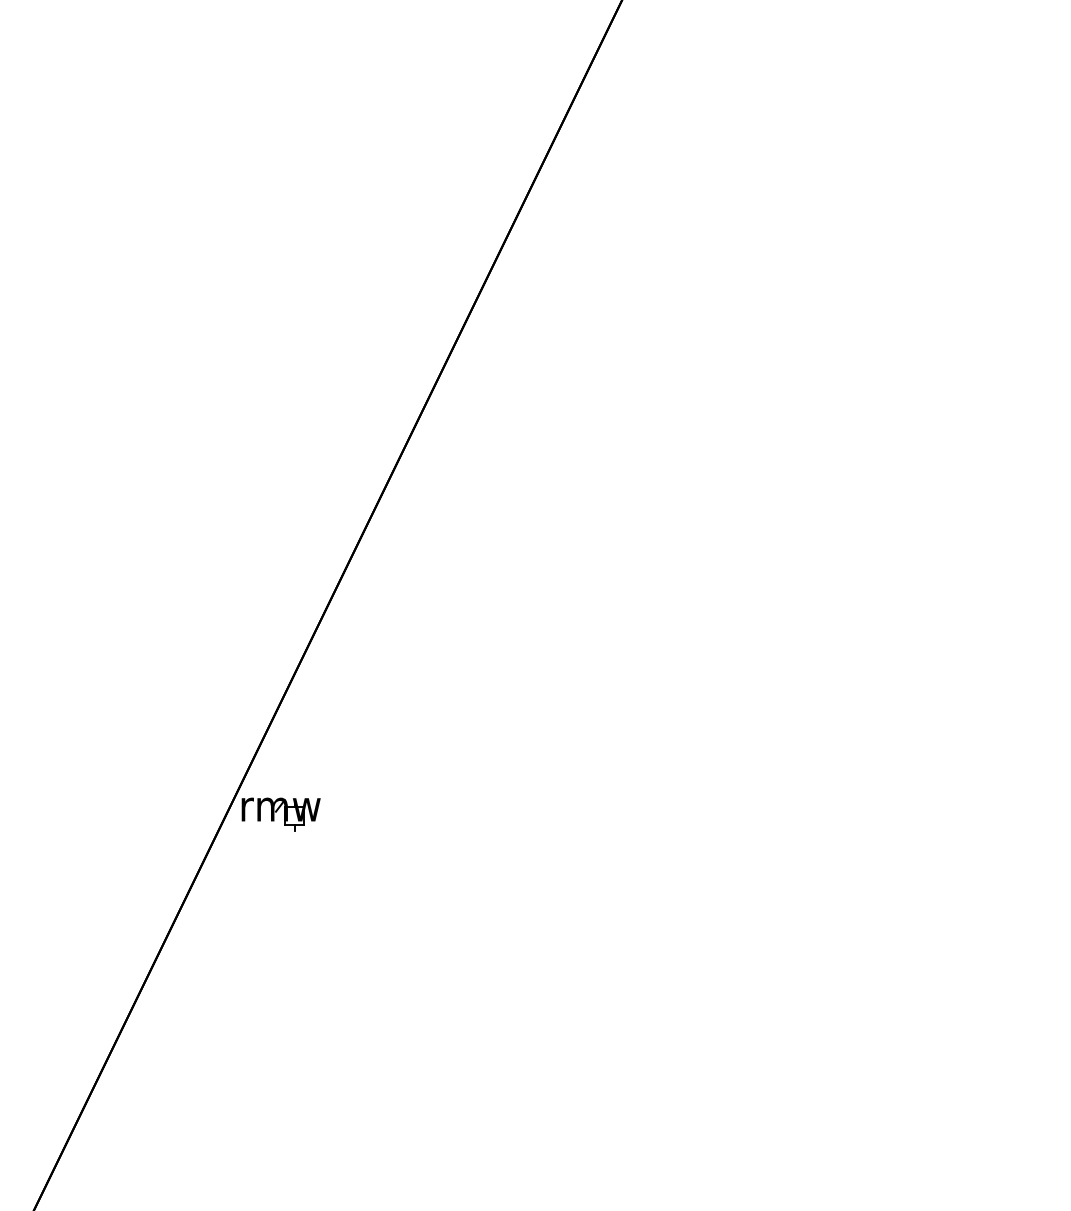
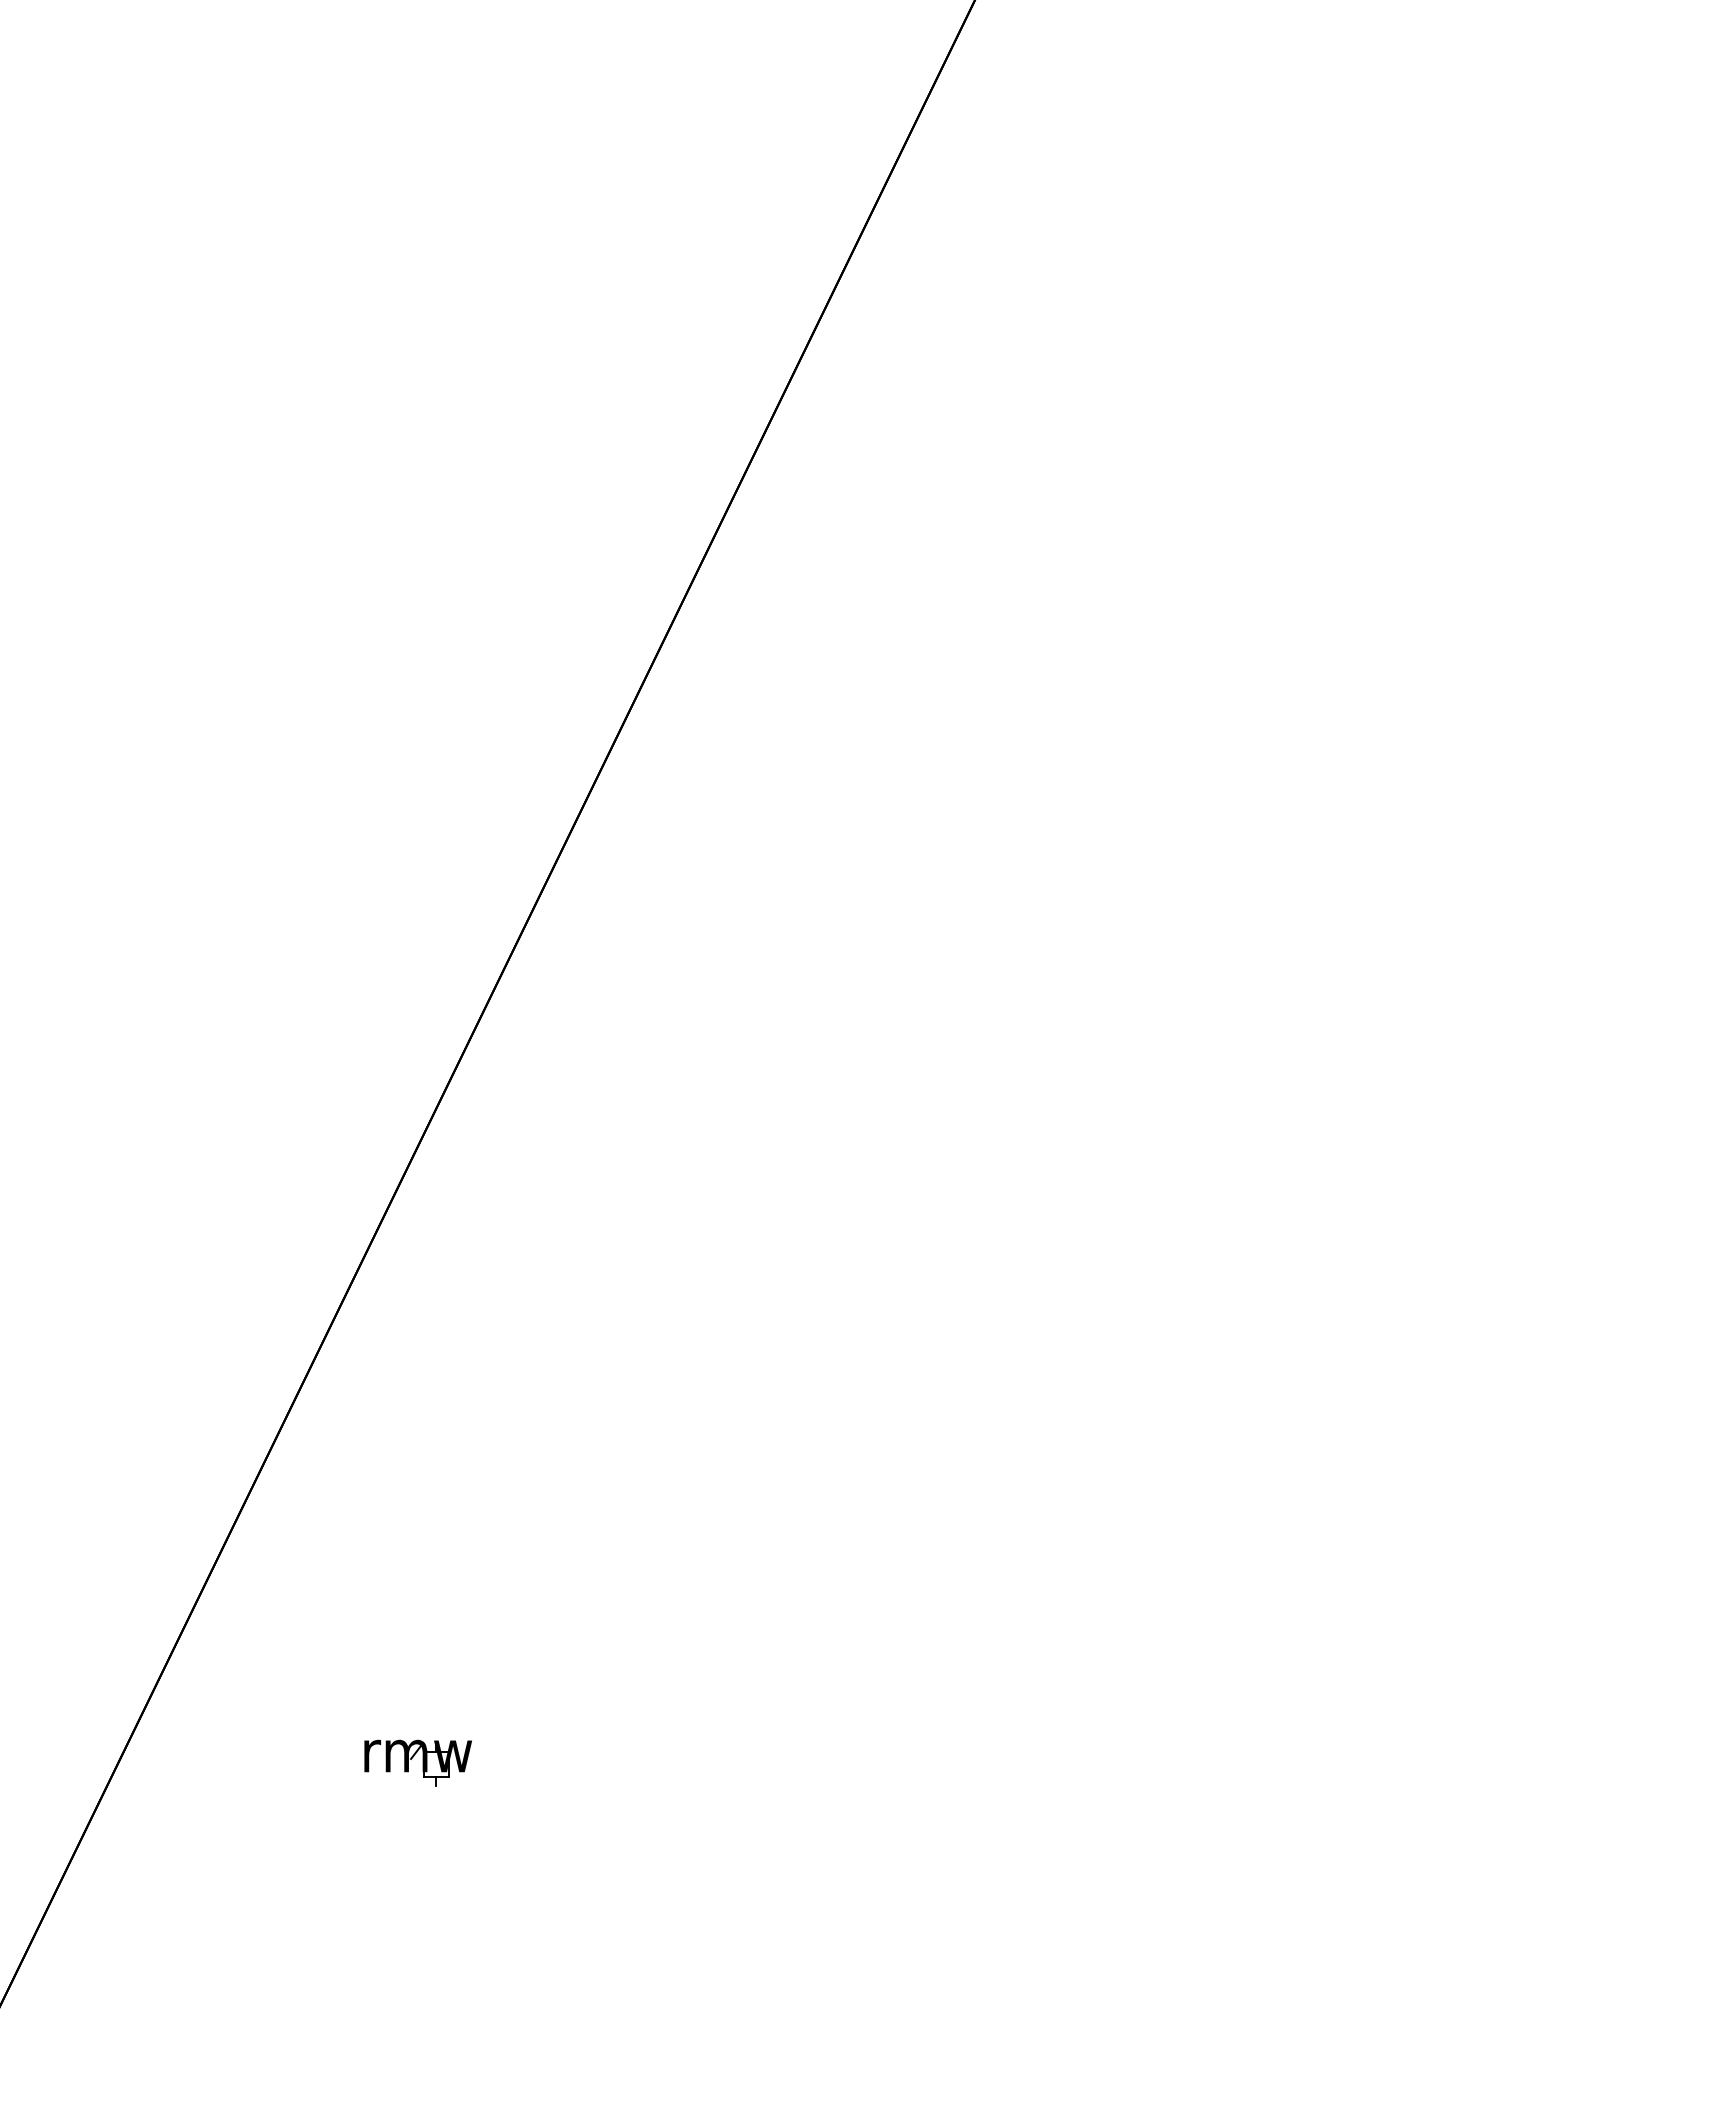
part: (280, 814) -> (417, 1762), moved

